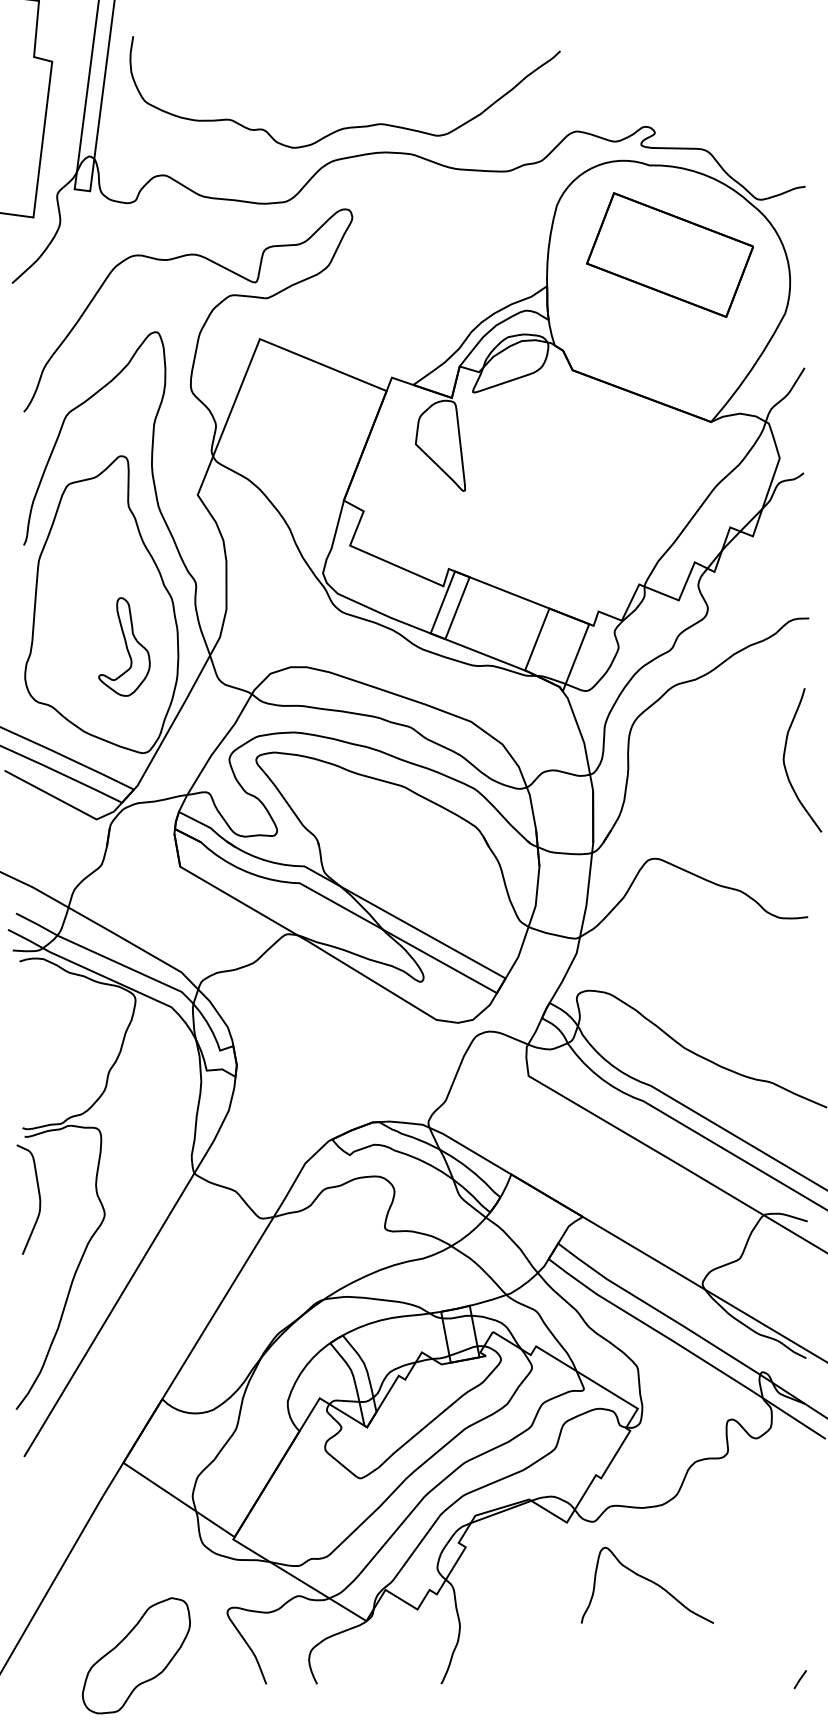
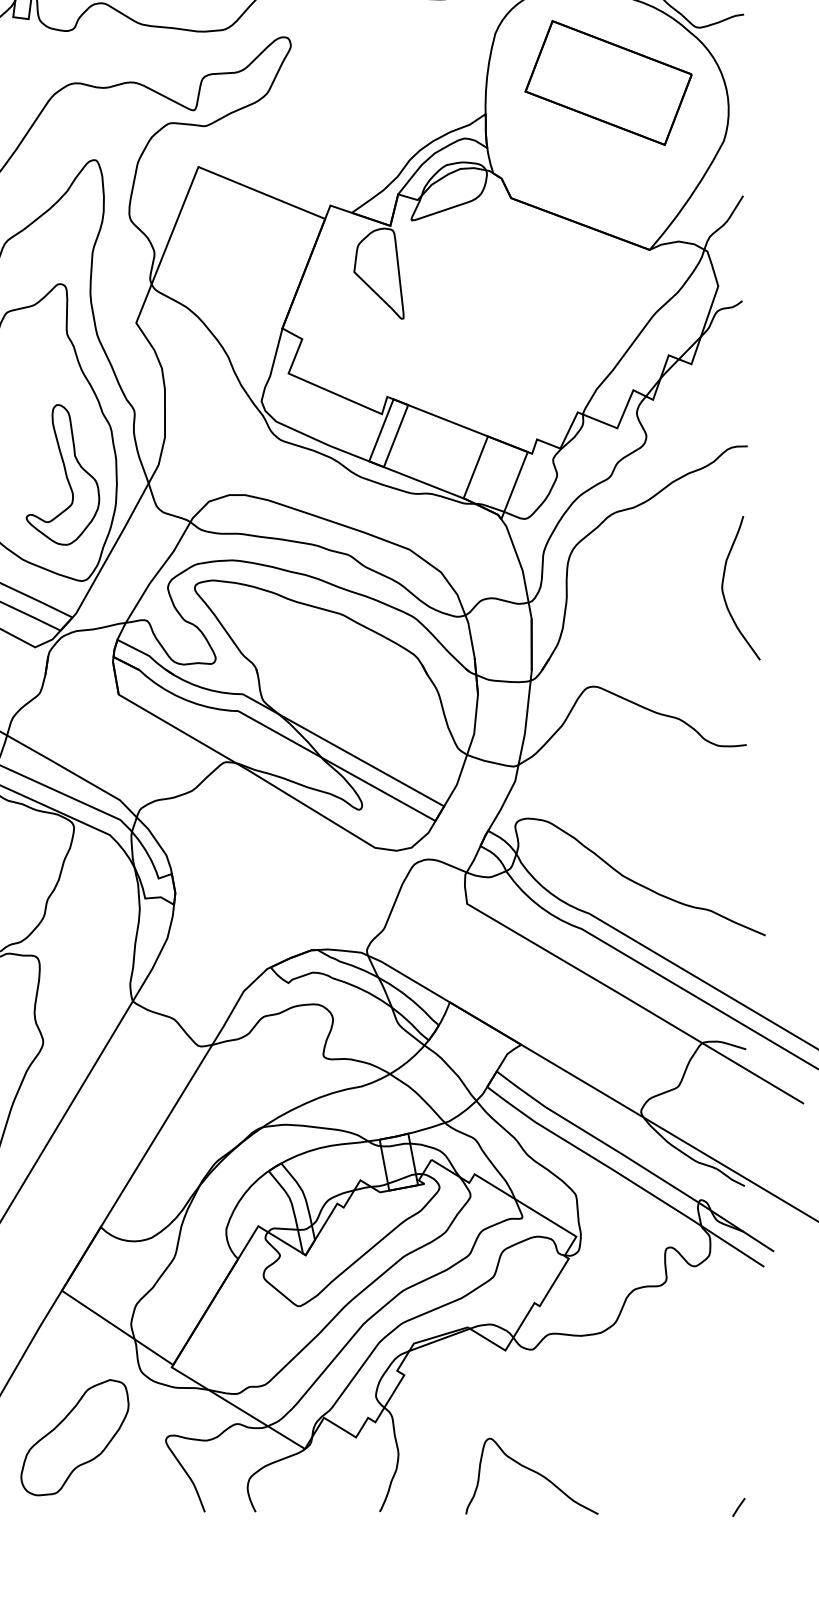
part: (124, 646) -> (63, 474), size x1.43
curve: (649, 1581) -> (534, 1472), moved
part: (135, 1655) -> (74, 1437), moved

